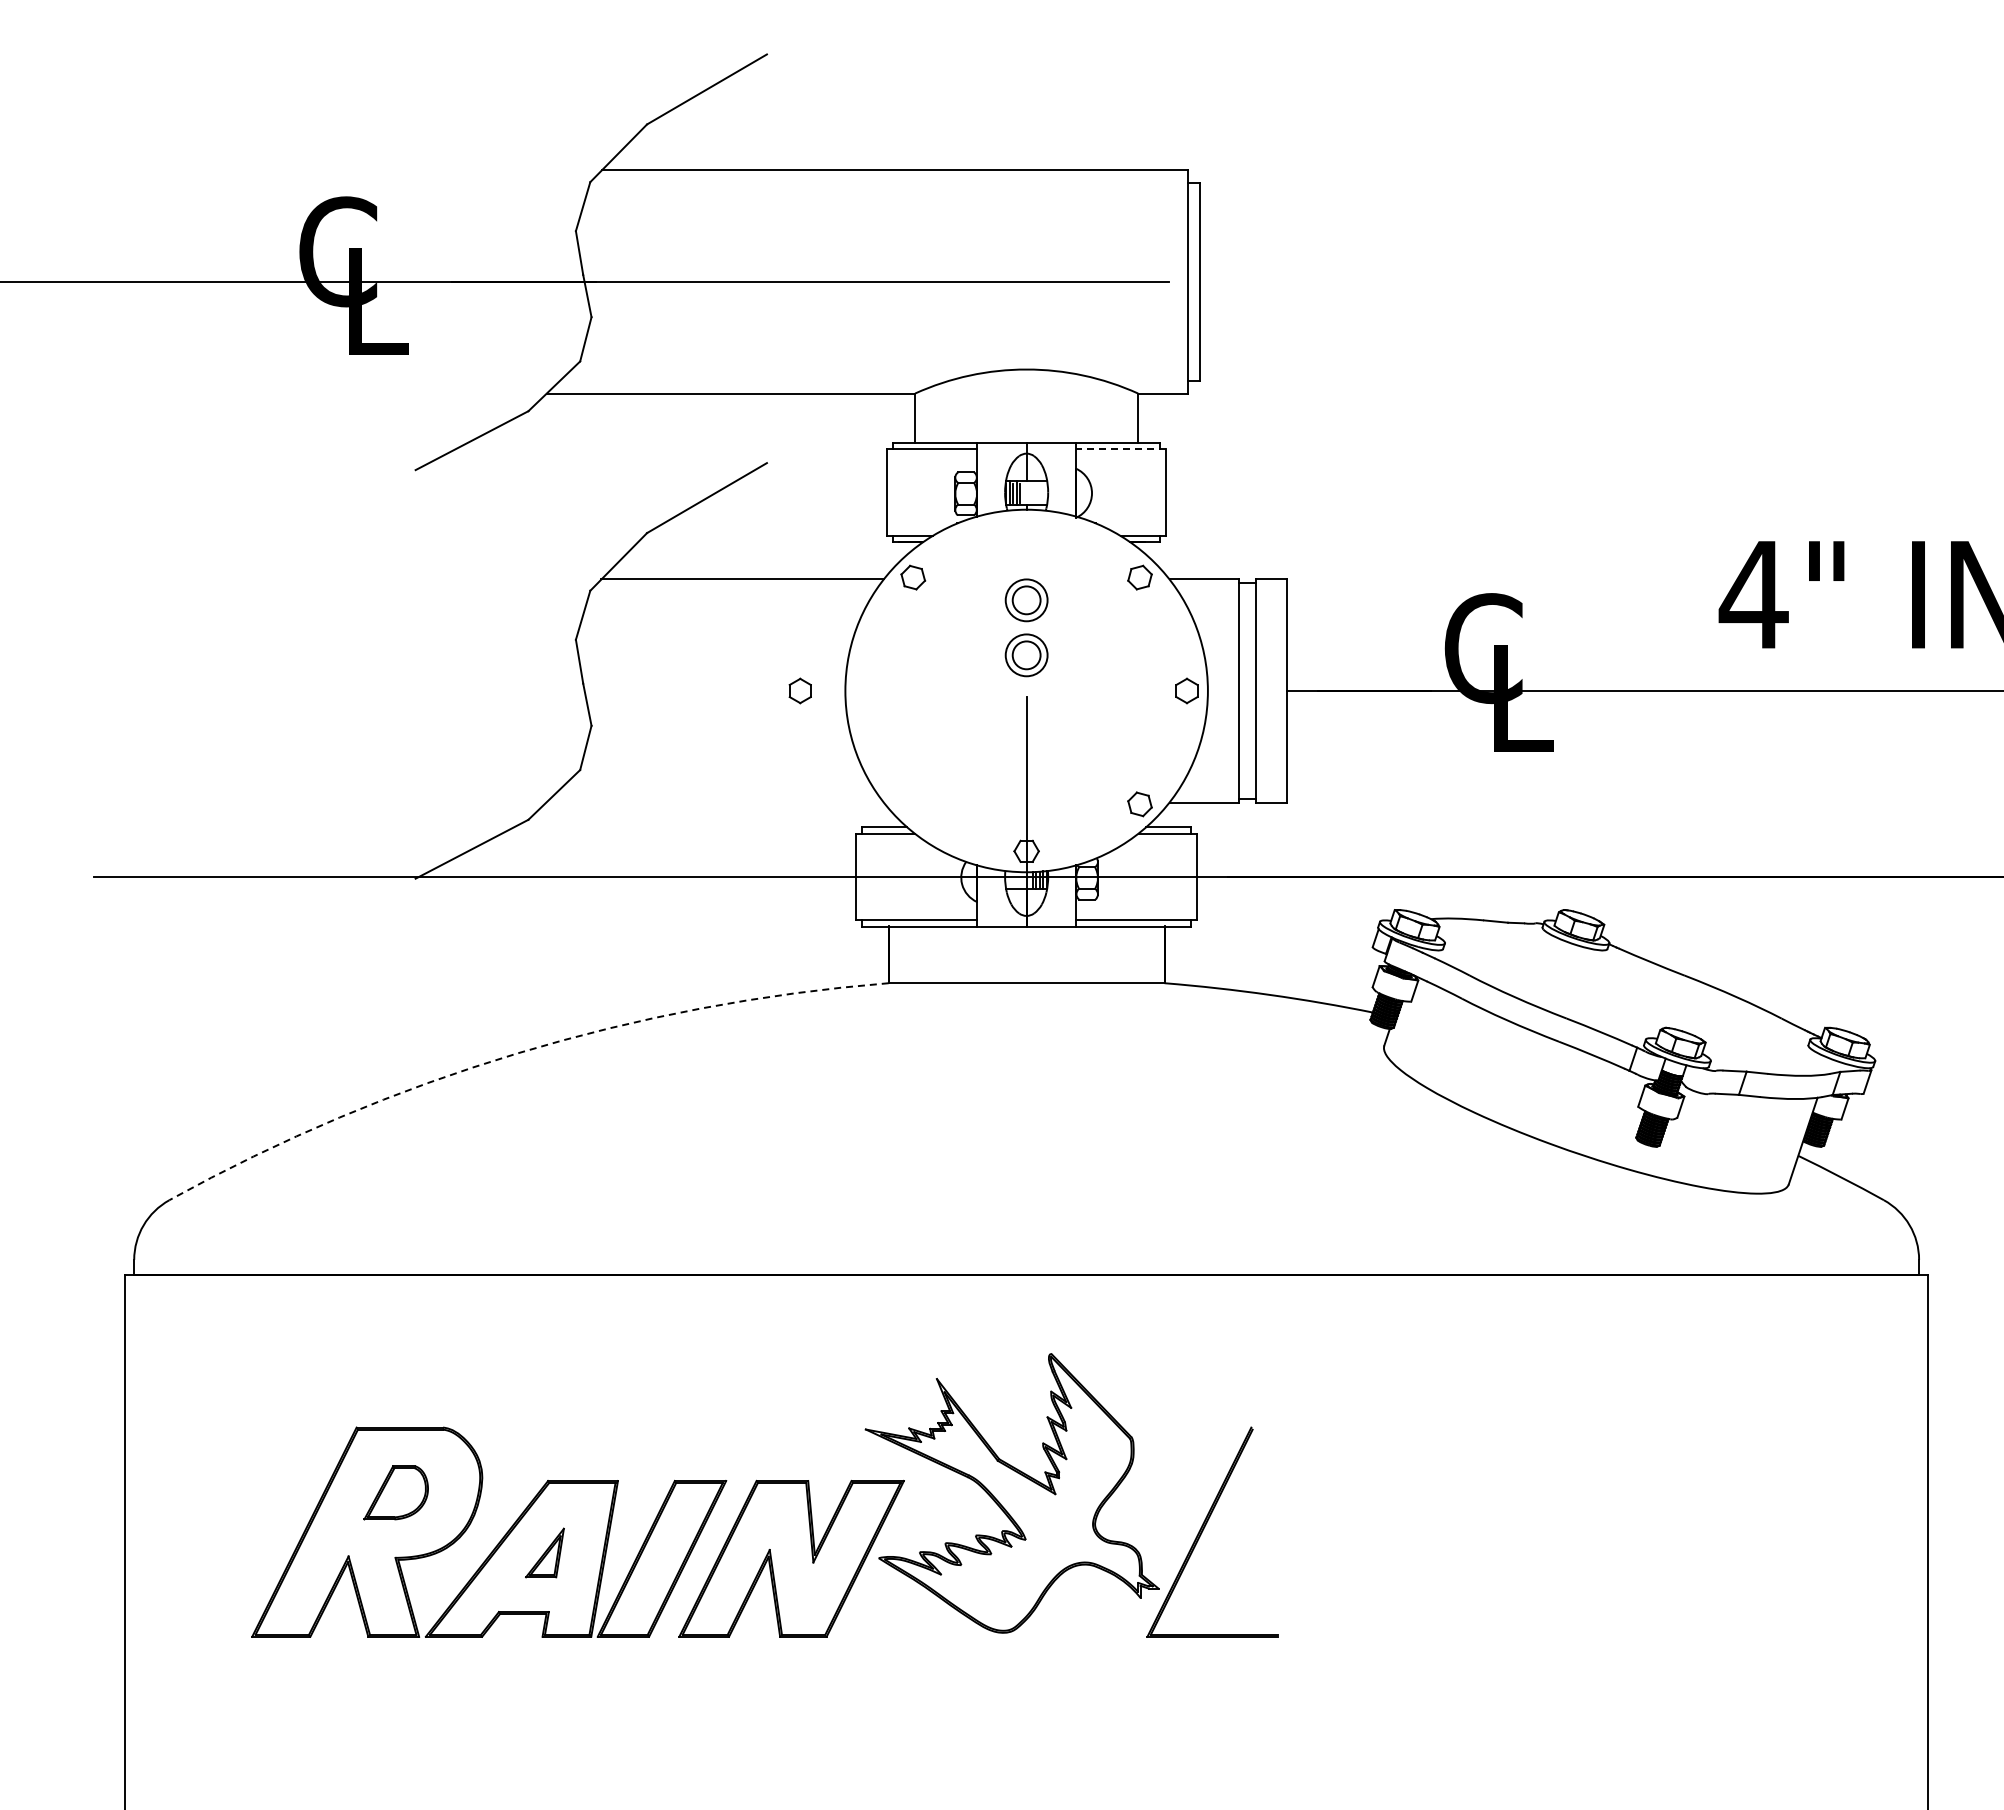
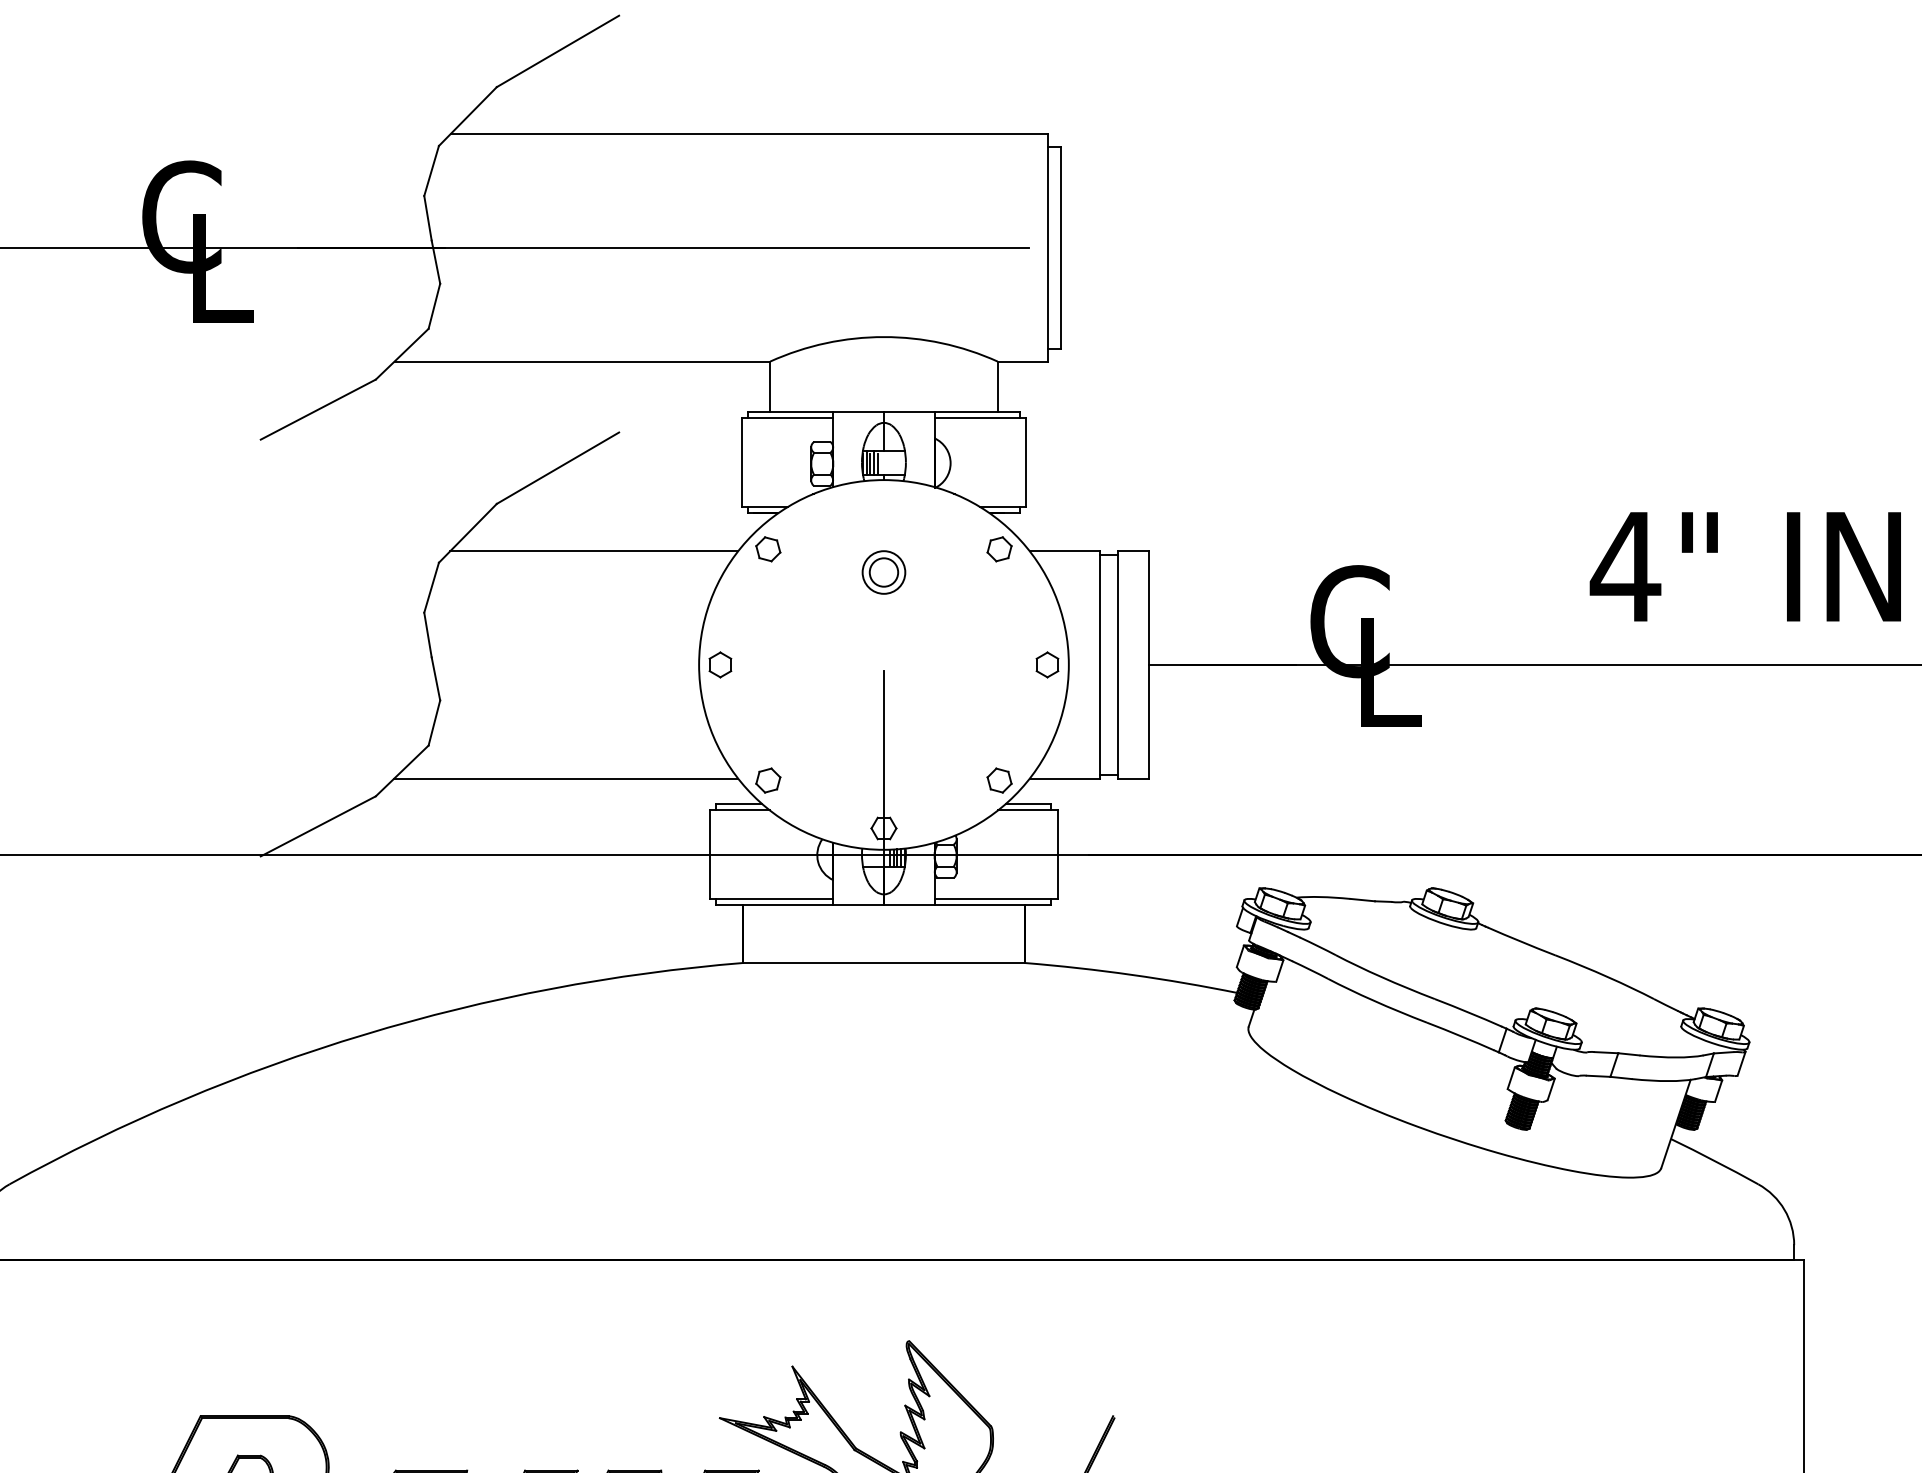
line: (1121, 449) -> (980, 418), dashed -> solid
part: (1026, 655) -> (883, 628), removed
part: (799, 690) -> (719, 664), moved
line: (714, 802) -> (565, 778), added
part: (913, 804) -> (768, 780), added
arc: (517, 1053) -> (364, 1034), dashed -> solid

